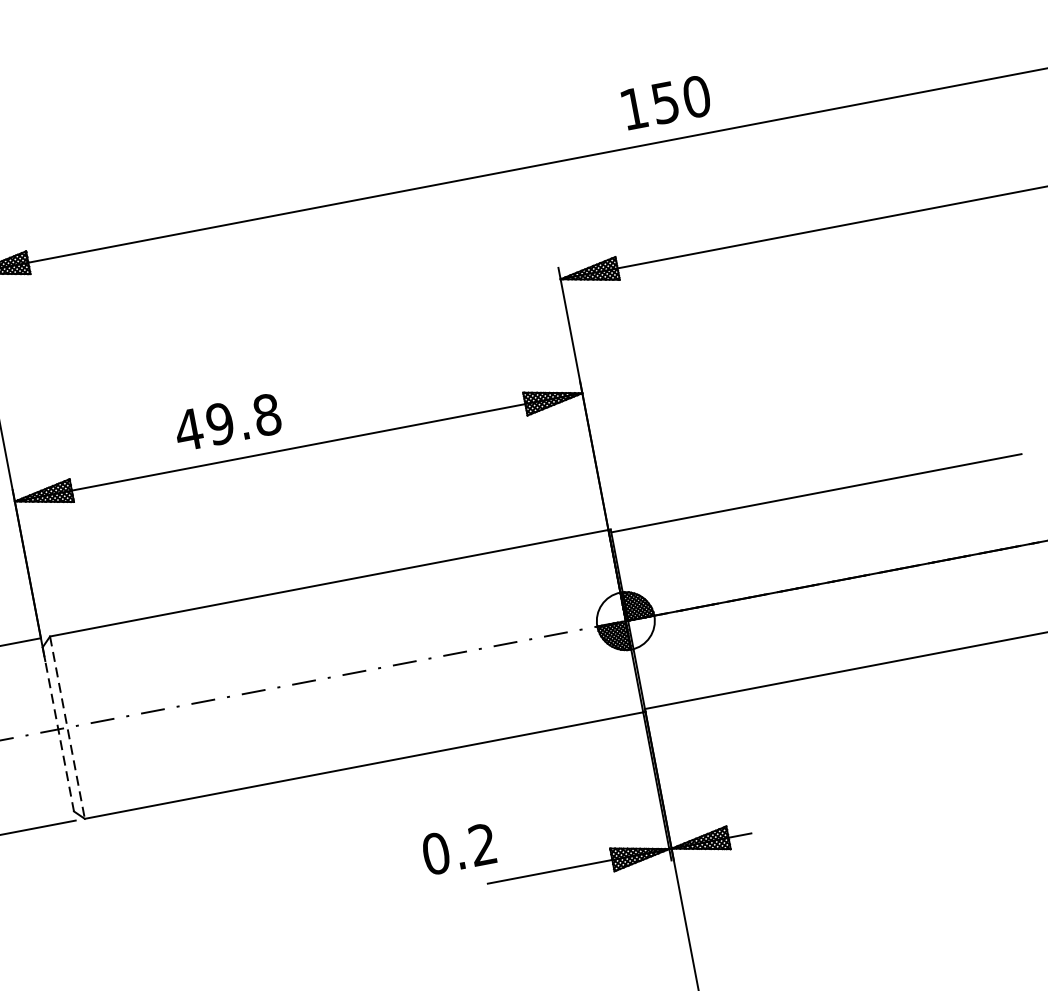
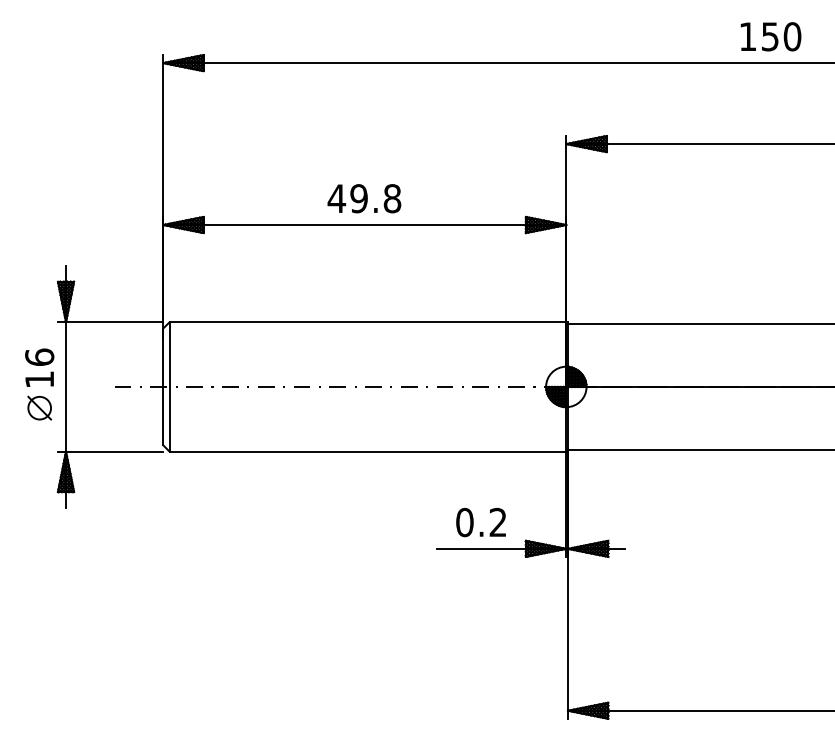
text: (665, 102) -> (770, 36), moved
text: (227, 422) -> (364, 198), moved
line: (67, 727) -> (169, 386), dashed -> solid
line: (58, 730) -> (163, 387), dashed -> solid
text: (458, 849) -> (480, 522), moved

